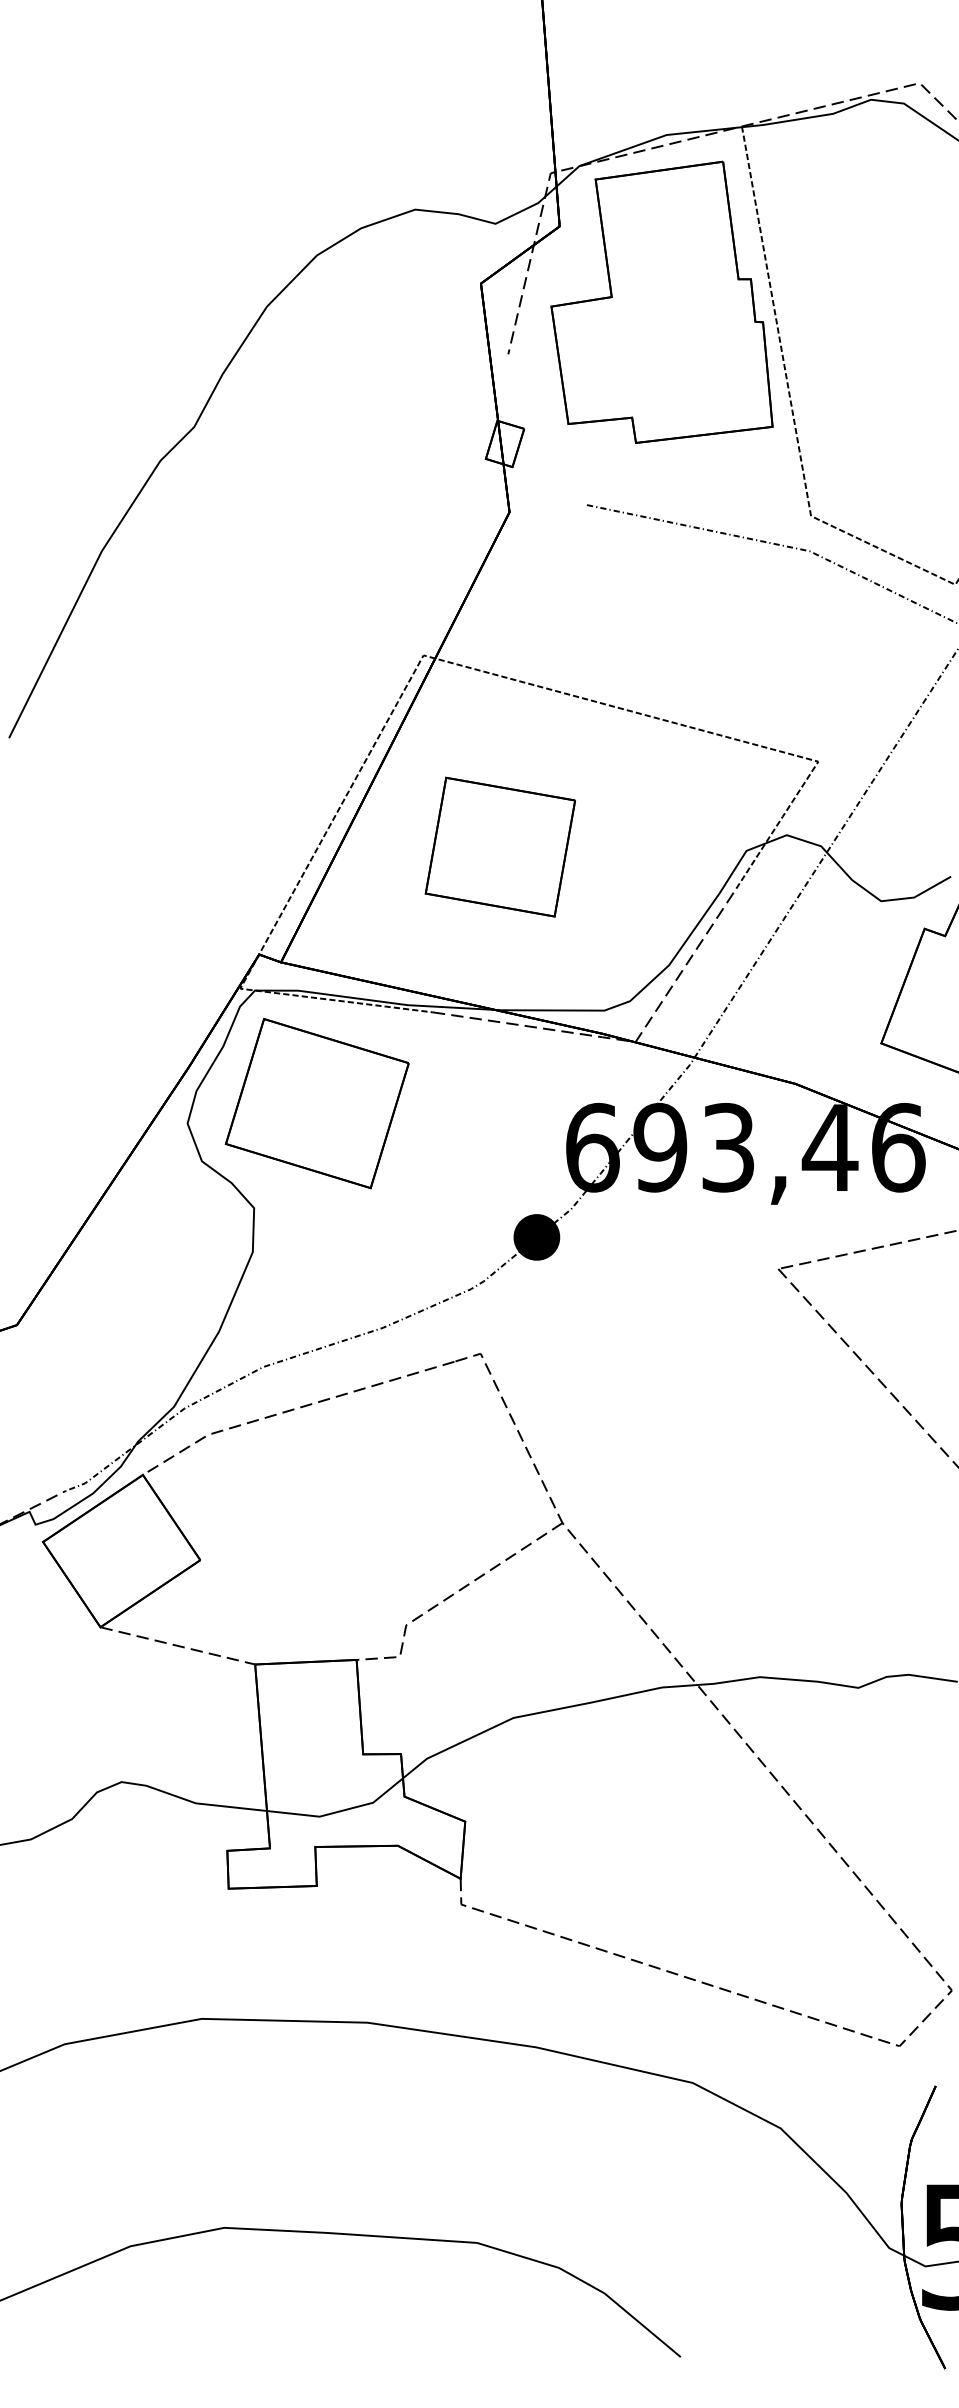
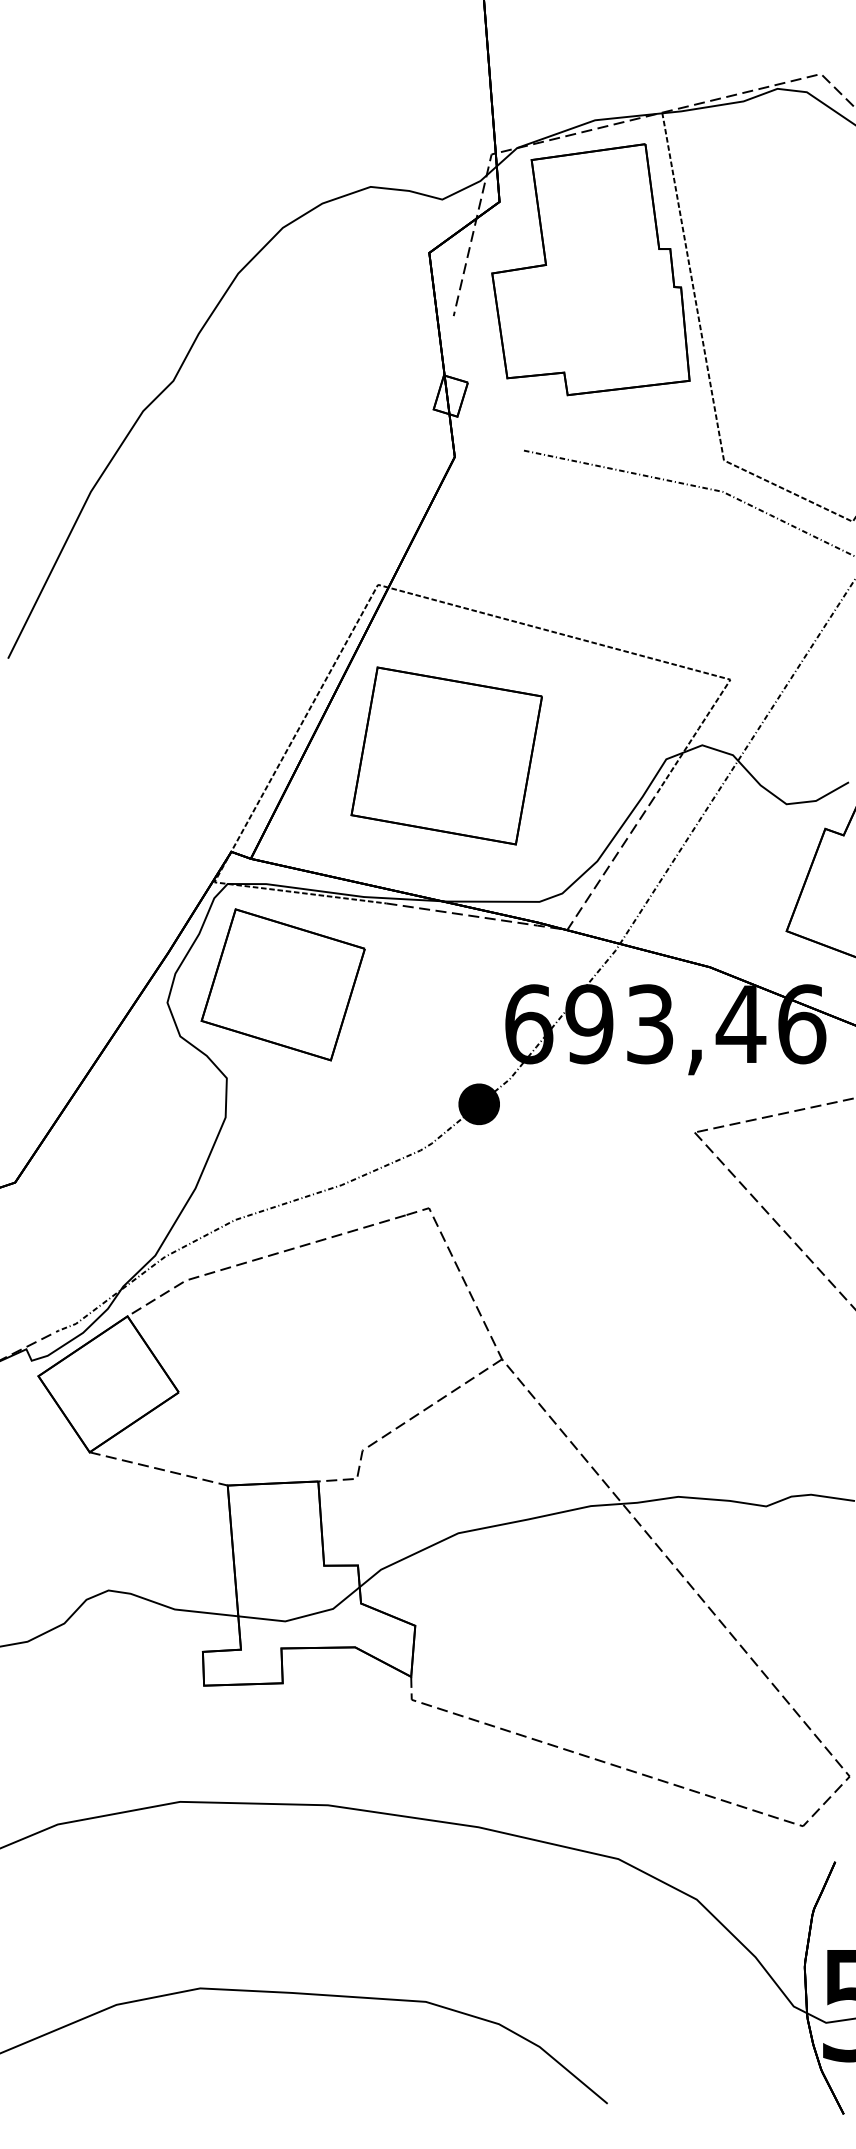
part: (500, 846) -> (446, 755), size x1.43

